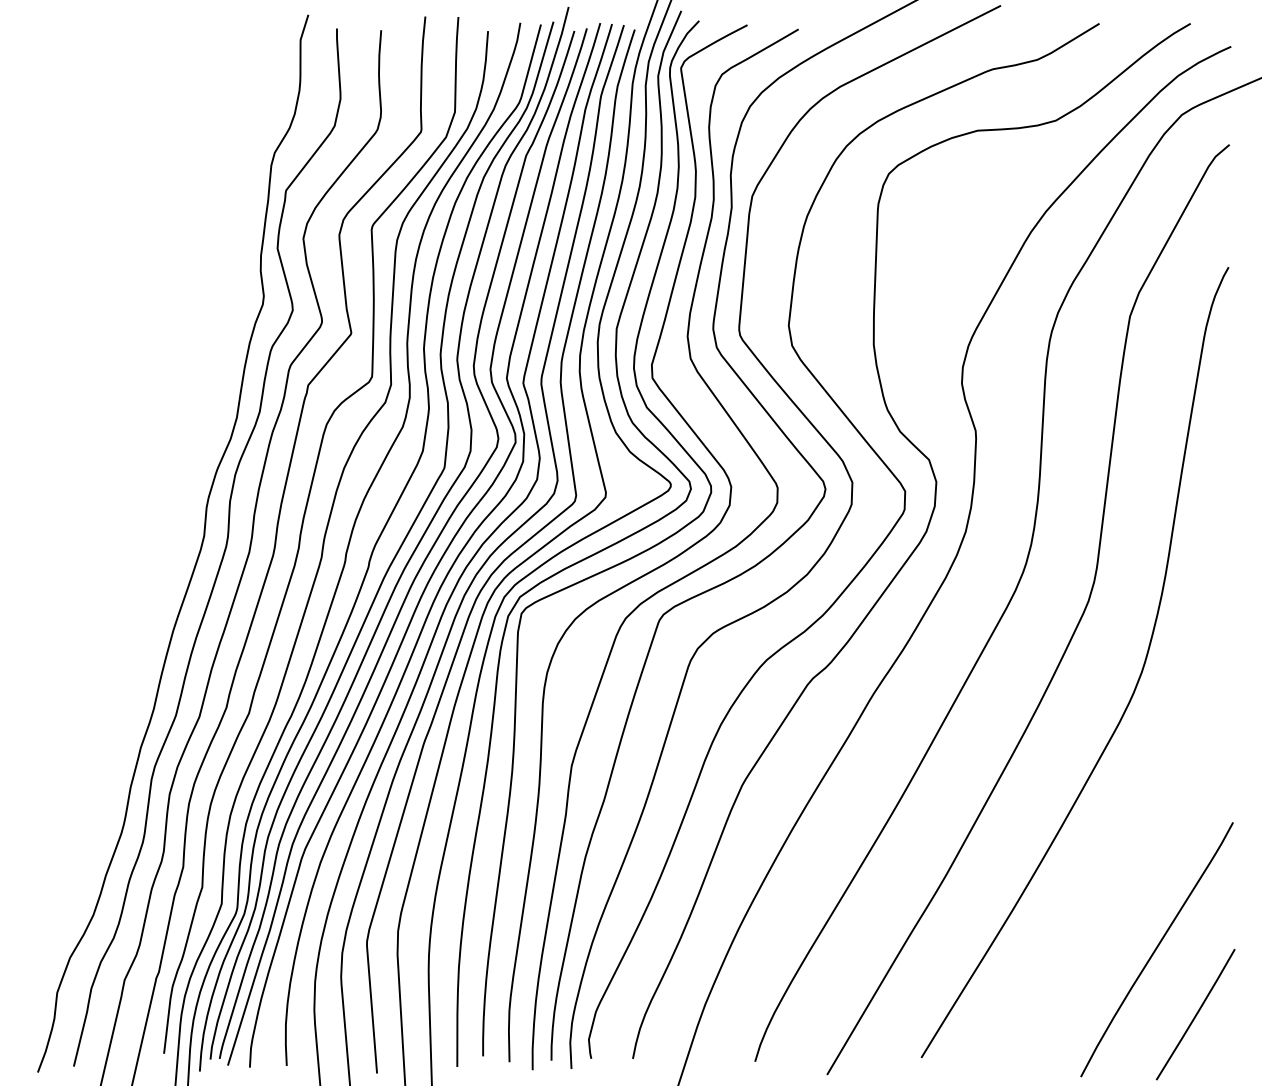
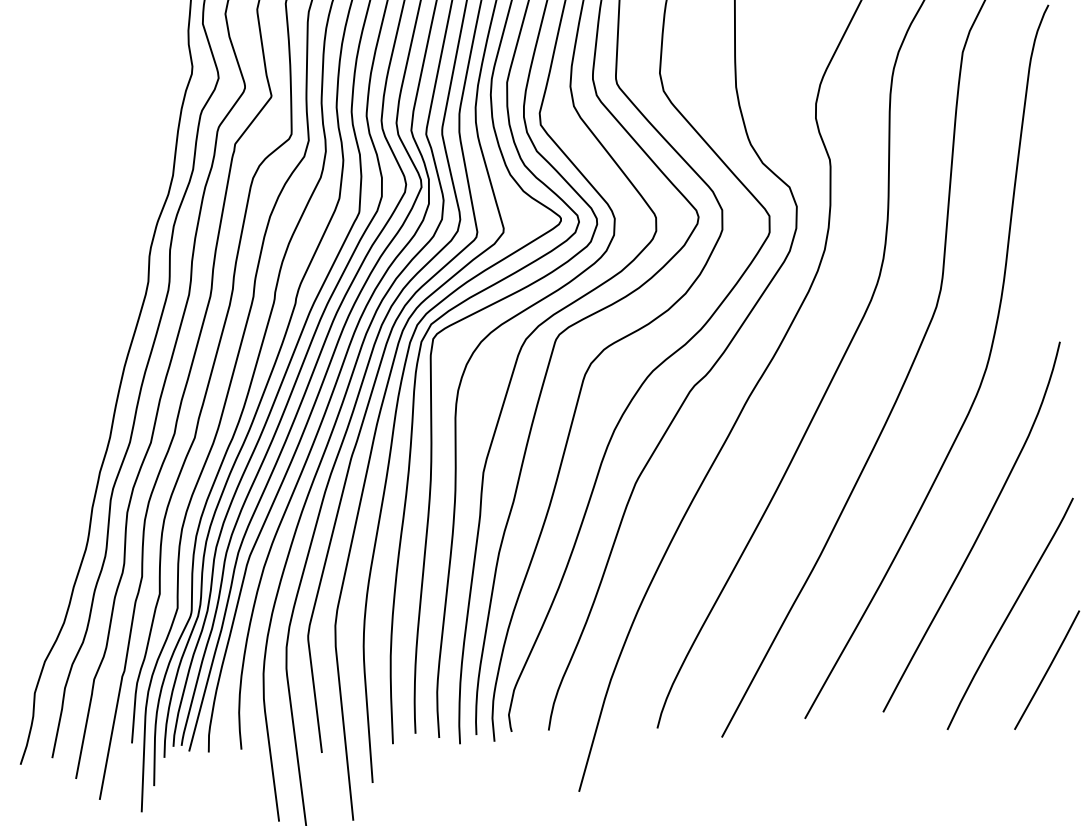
curve: (1126, 855) -> (979, 531), added

